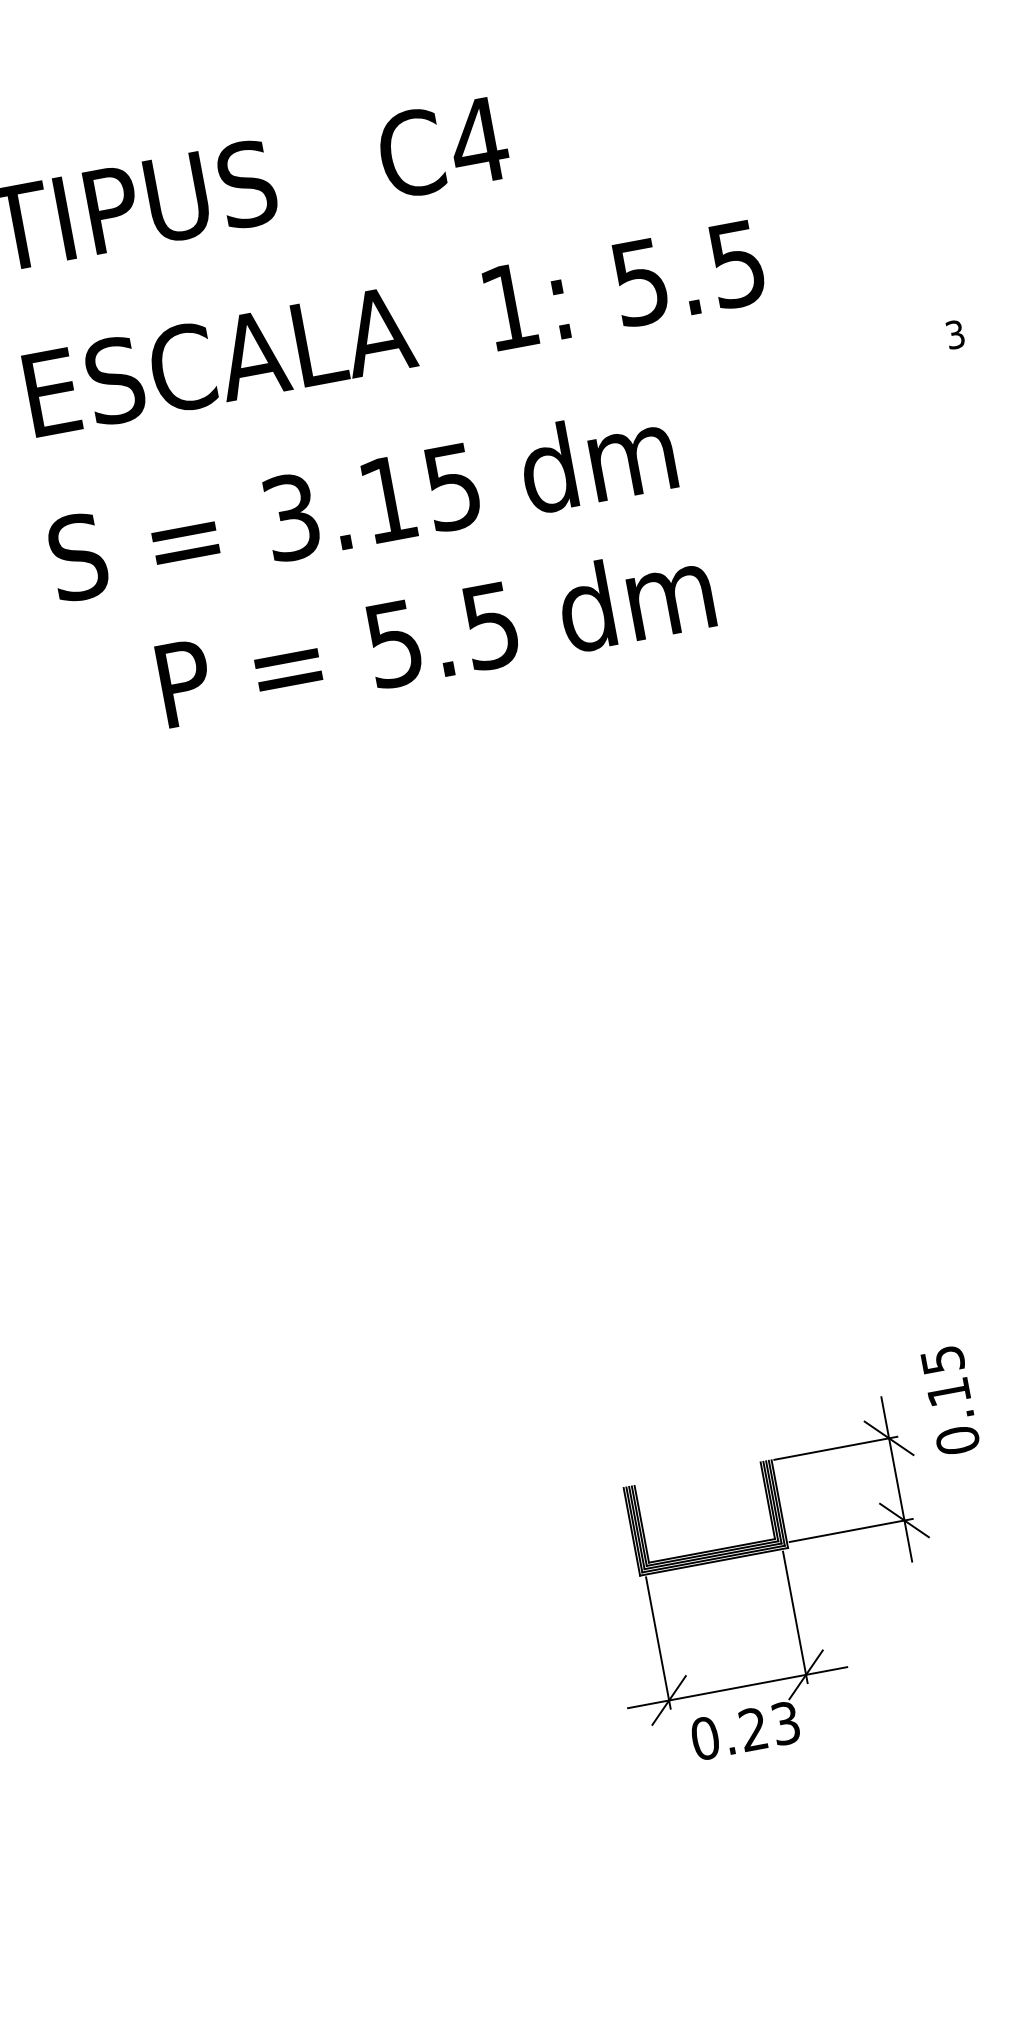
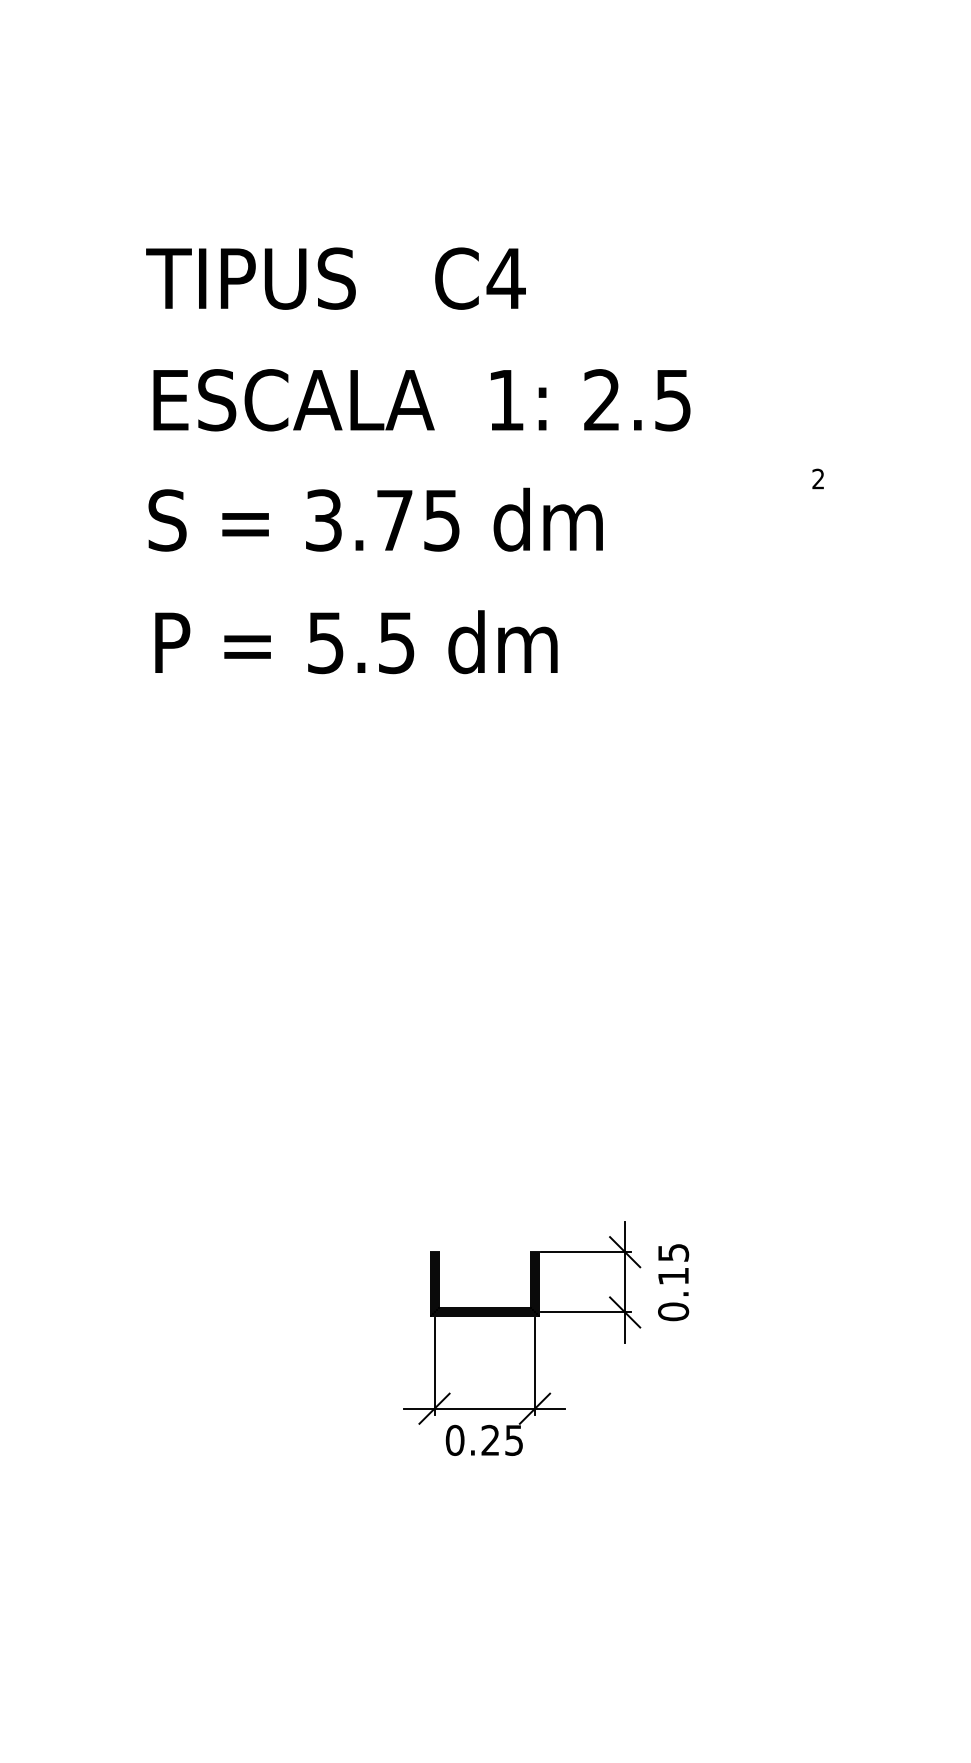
text: (639, 282) -> (601, 400), 5.5 -> 2.5
text: (955, 335) -> (818, 479), 3 -> 2
text: (387, 499) -> (394, 520), 3.15 -> 3.75
text: (435, 635) -> (356, 642), moved
text: (950, 1400) -> (673, 1282), moved
text: (786, 1722) -> (514, 1439), 0.23 -> 0.25

